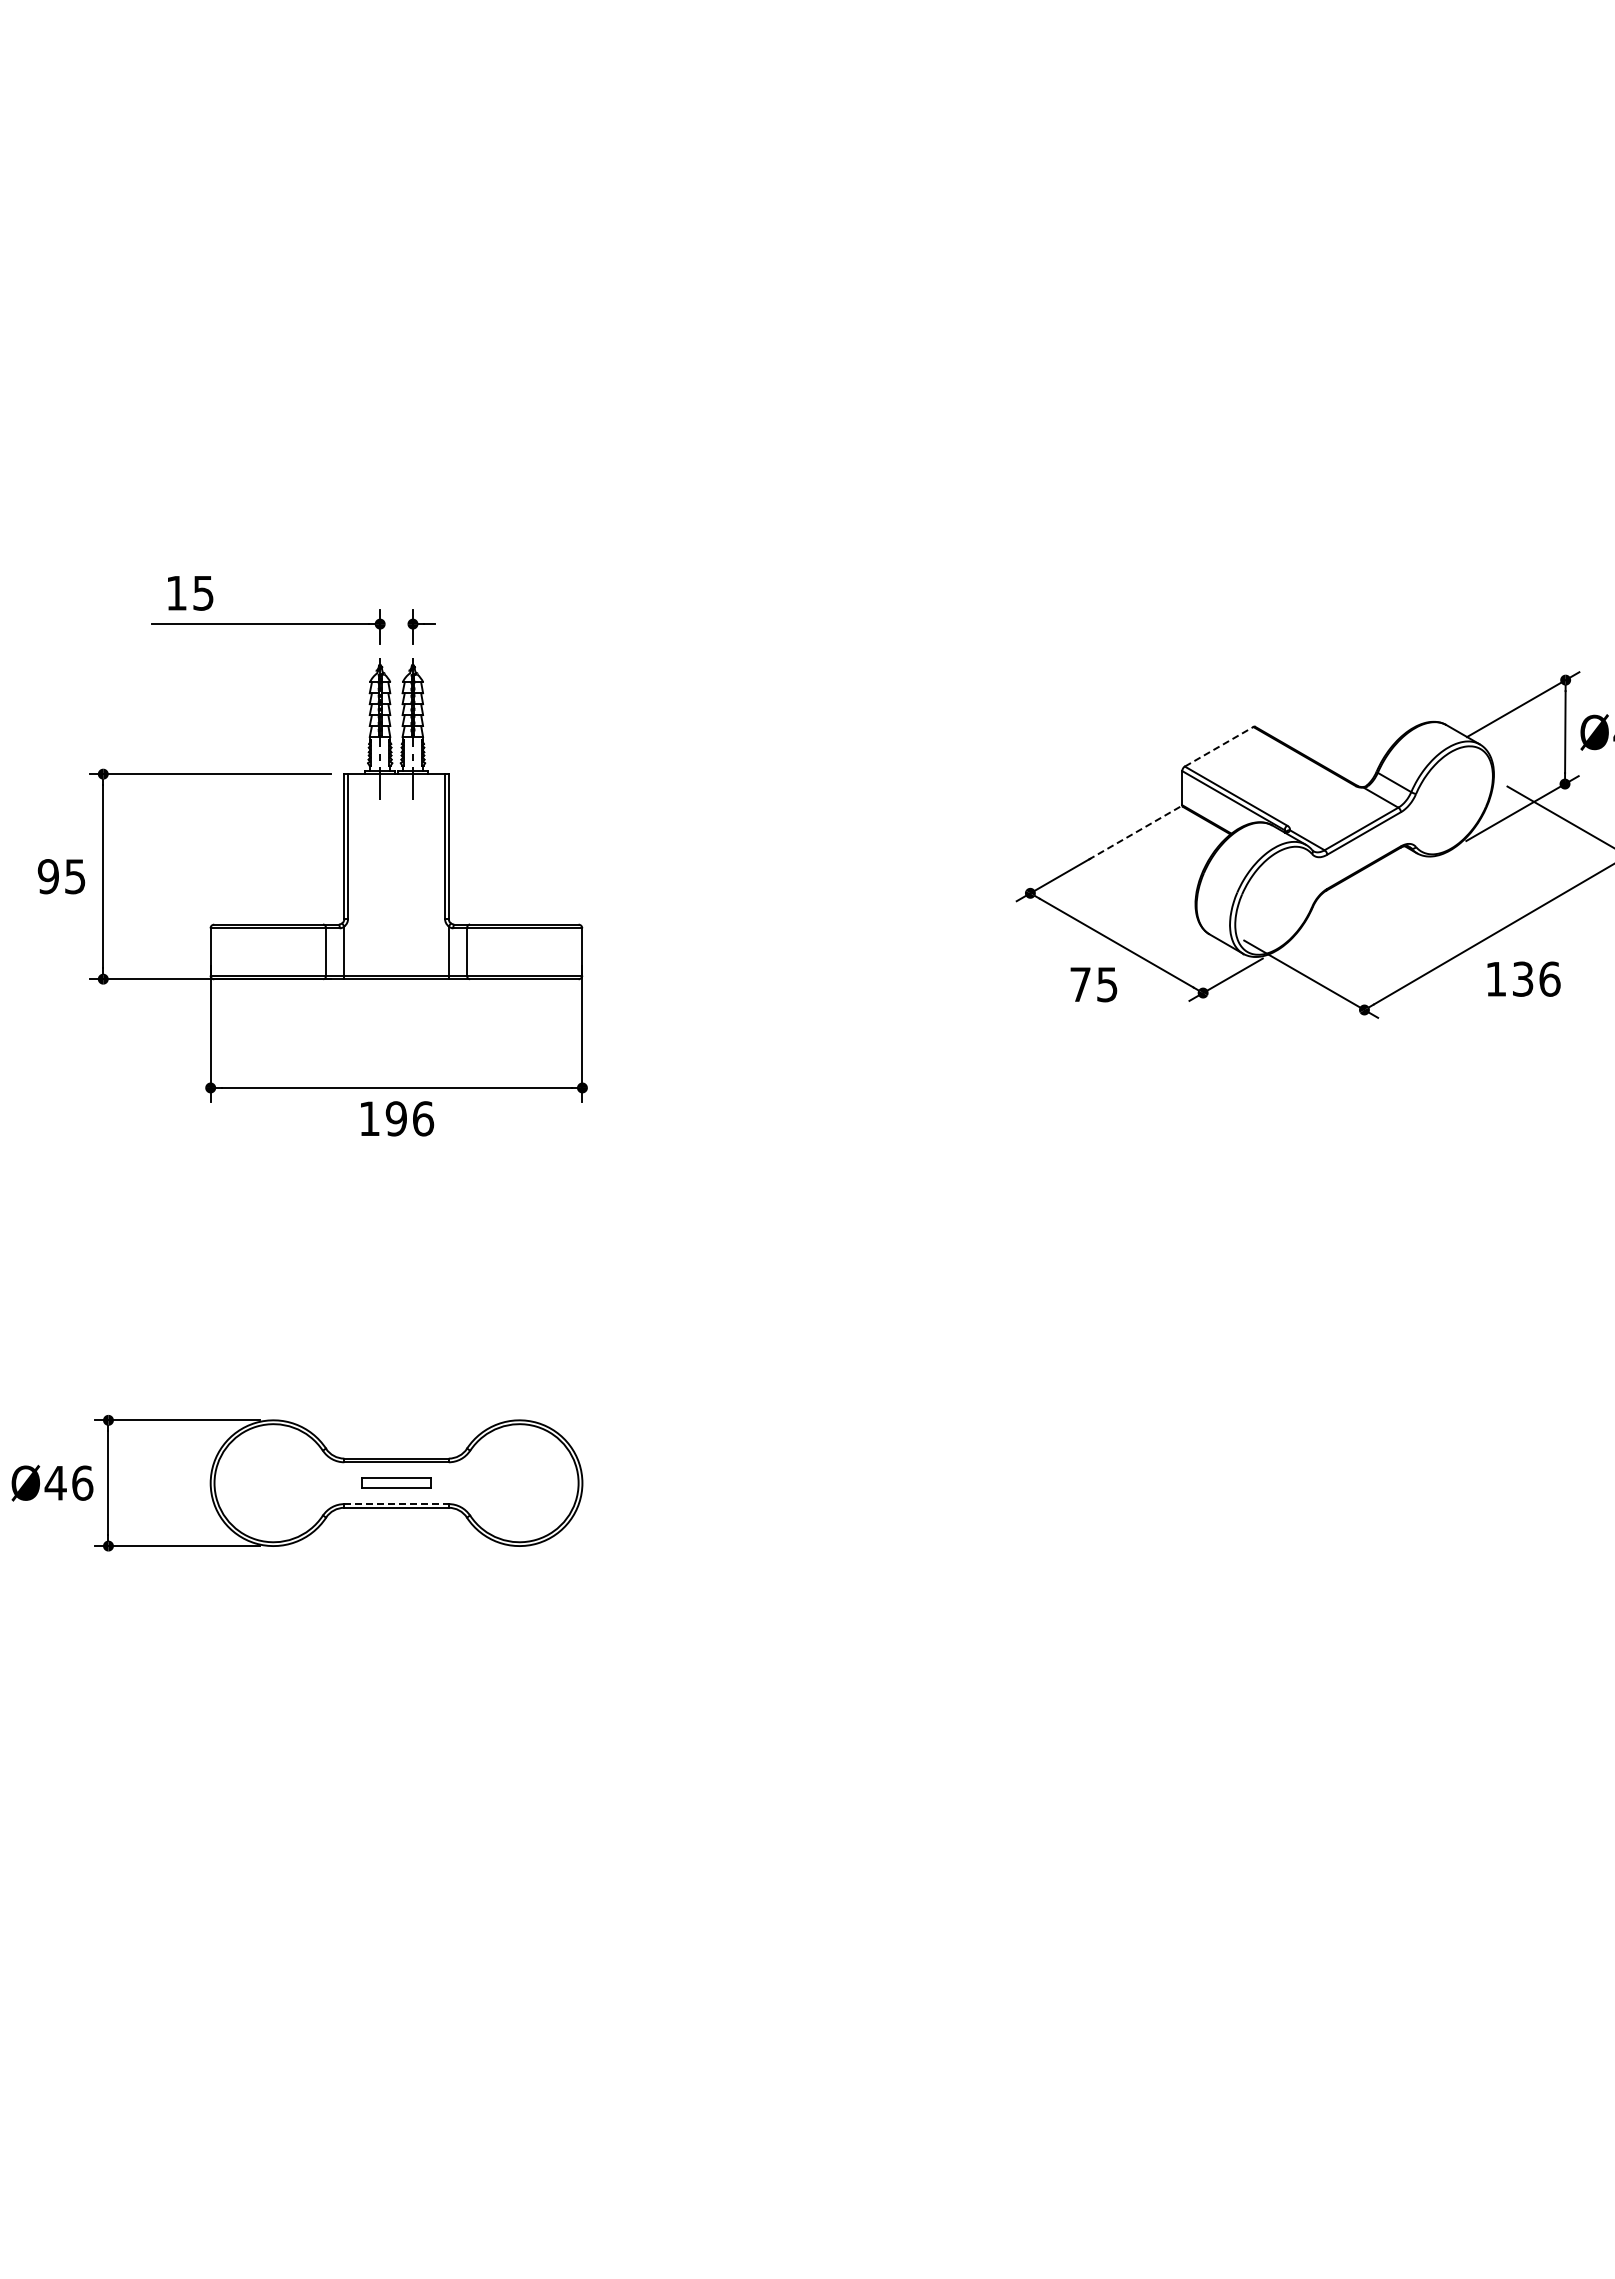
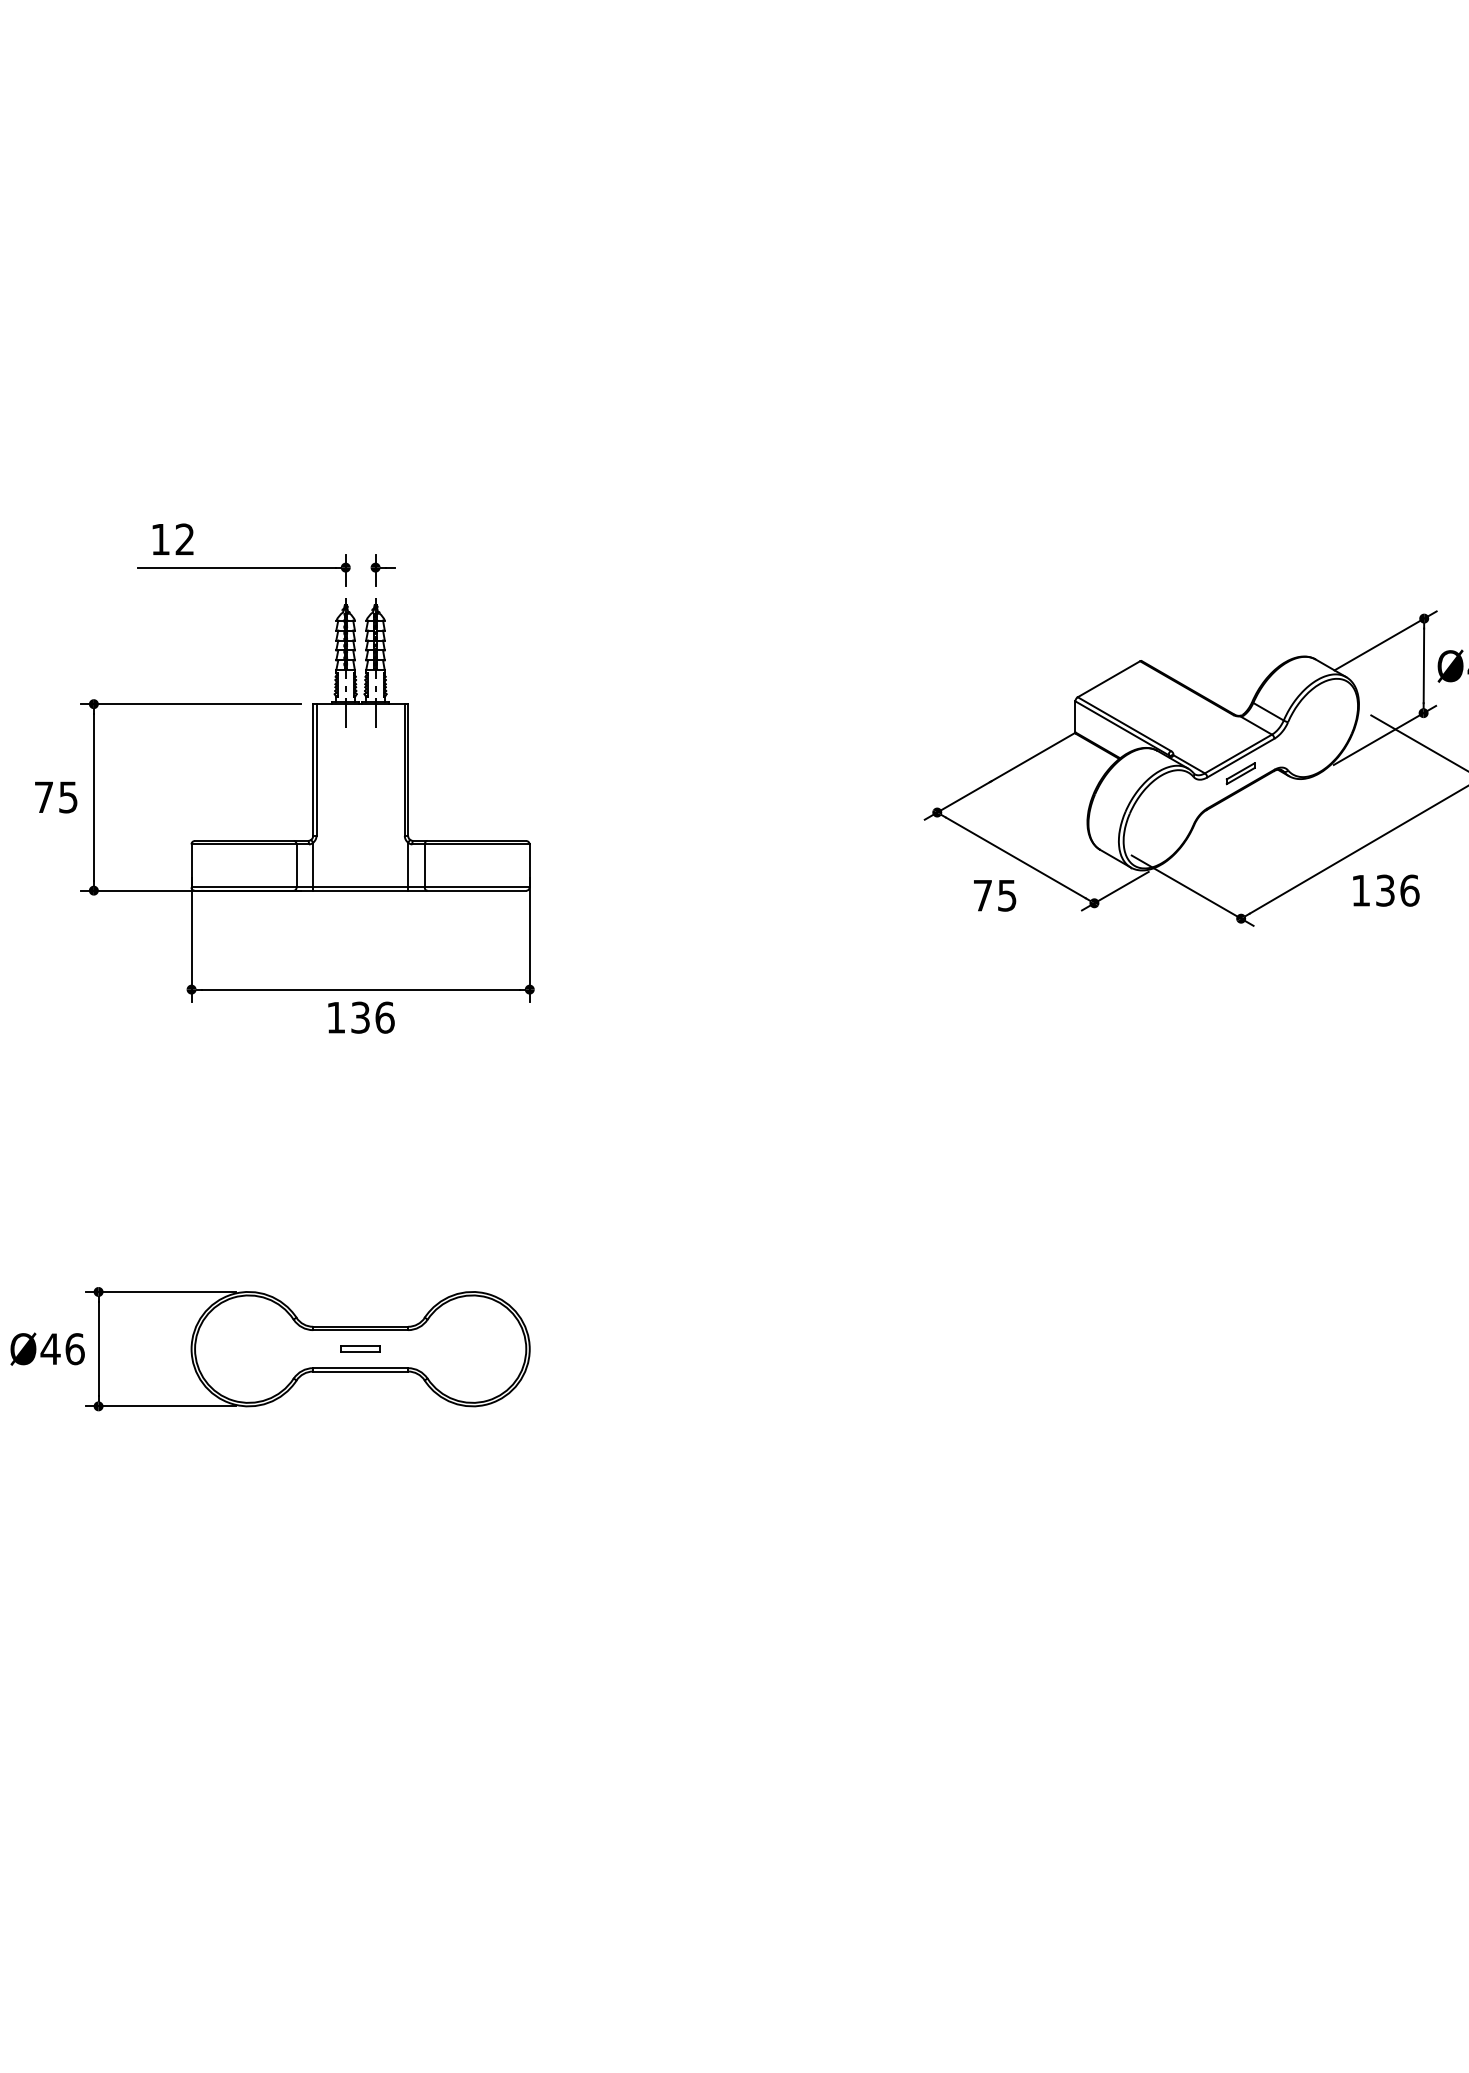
text: (203, 592) -> (185, 538), 15 -> 12
line: (1219, 746) -> (1109, 678), dashed -> solid
line: (1135, 832) -> (1032, 757), dashed -> solid
part: (1363, 850) -> (1240, 773), added
text: (47, 876) -> (43, 797), 95 -> 75
text: (395, 1118) -> (359, 1017), 196 -> 136
part: (396, 1482) -> (360, 1348), size x0.62
line: (397, 1503) -> (361, 1367), dashed -> solid

